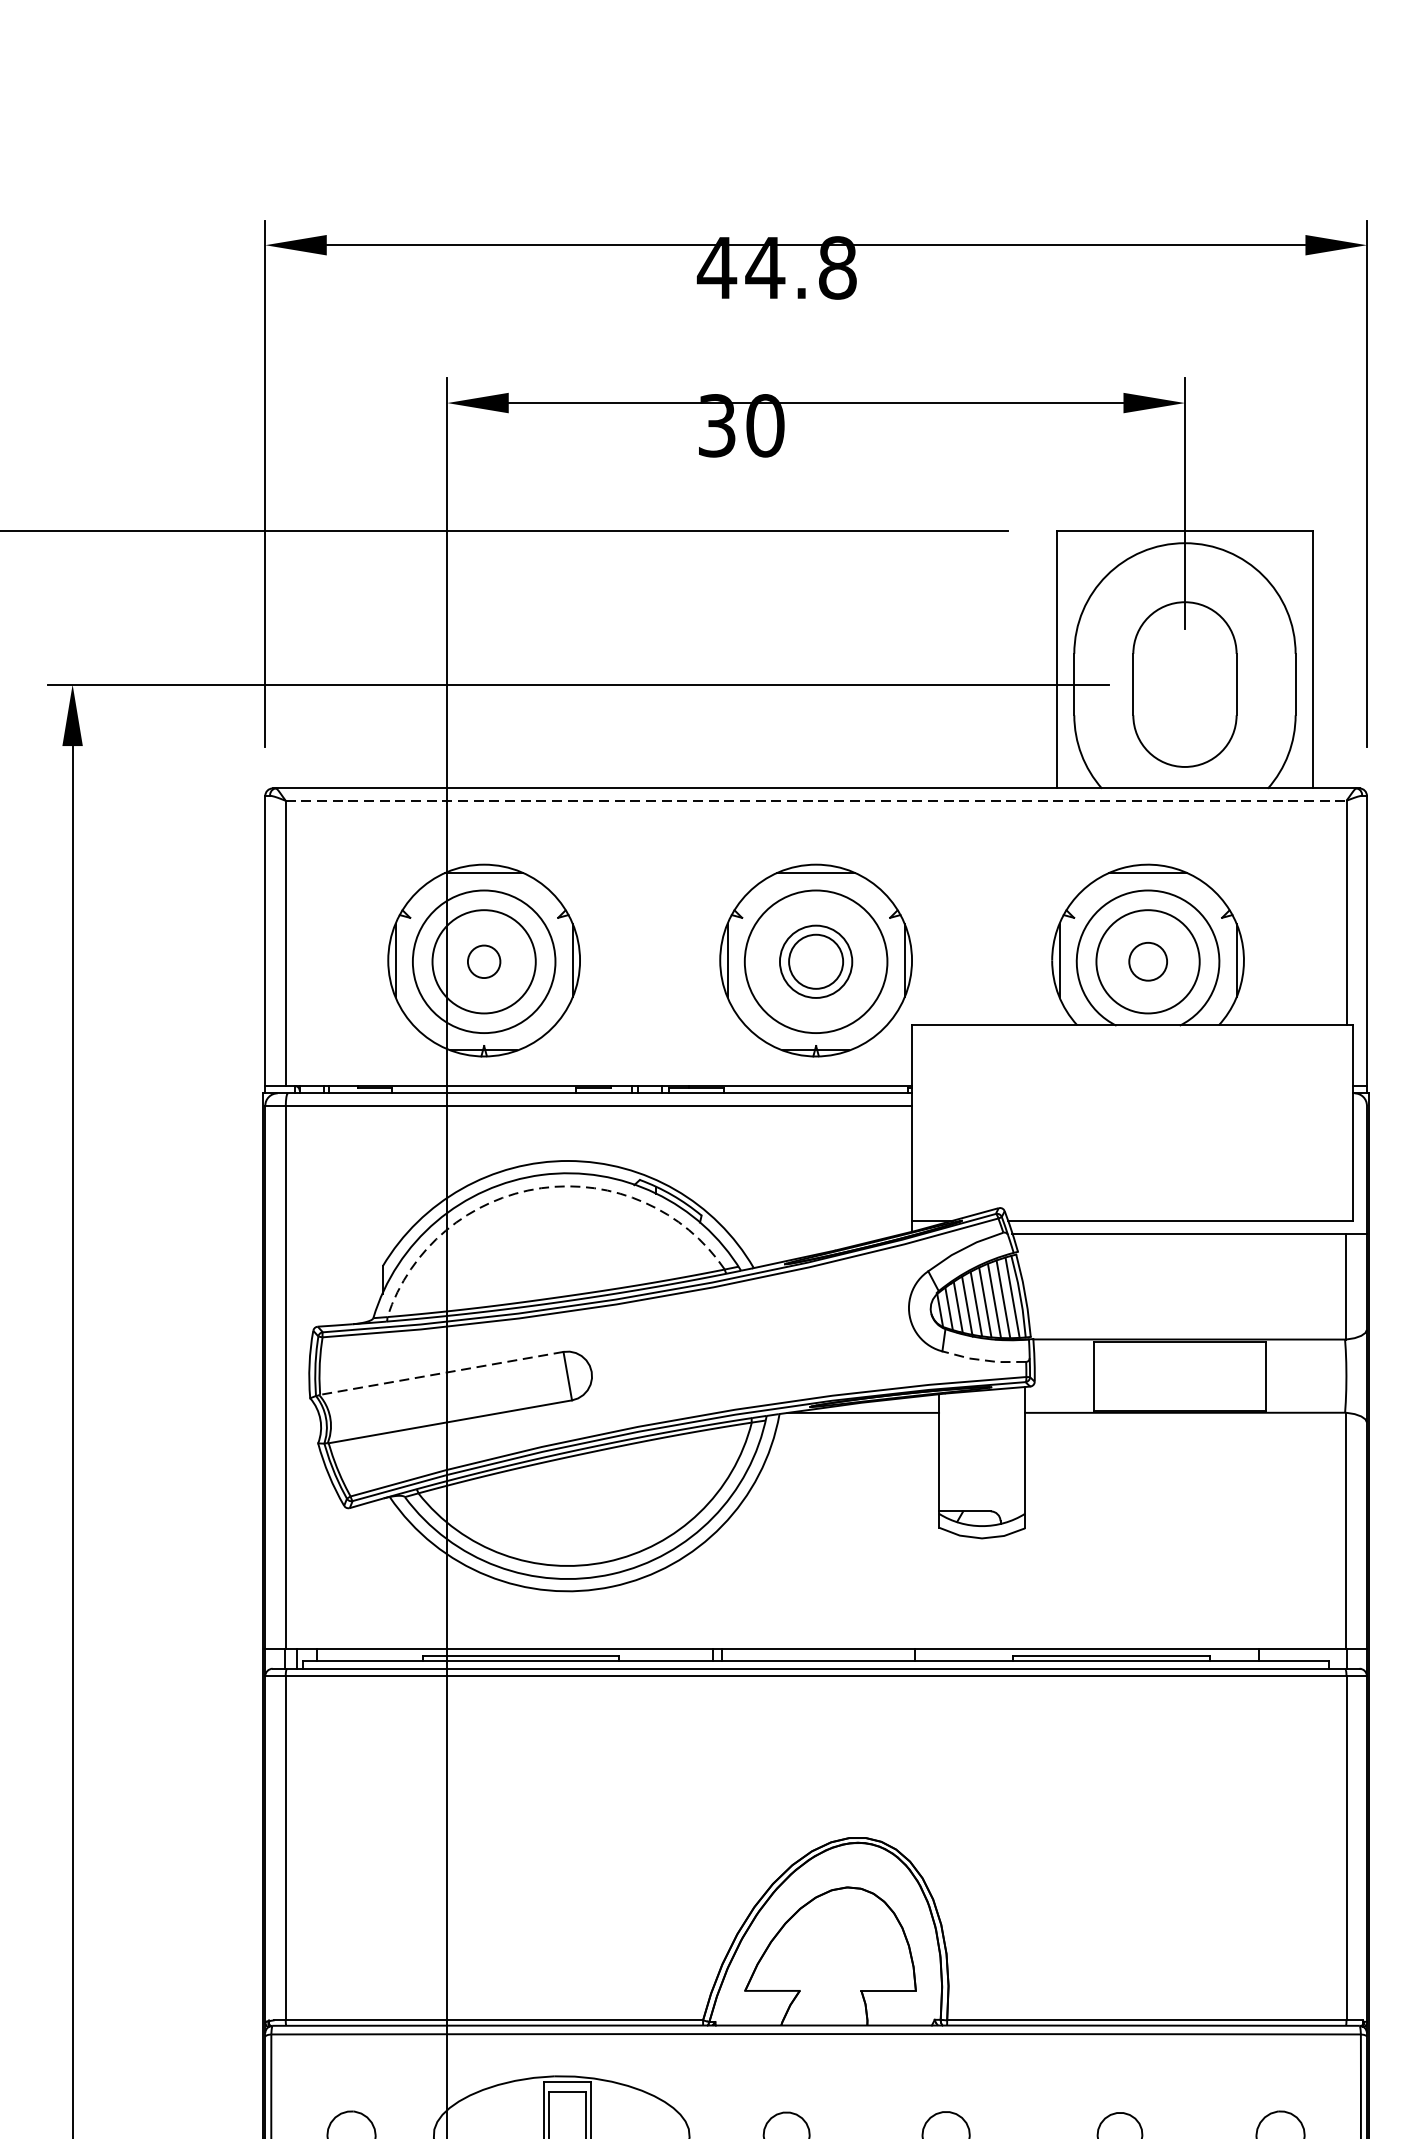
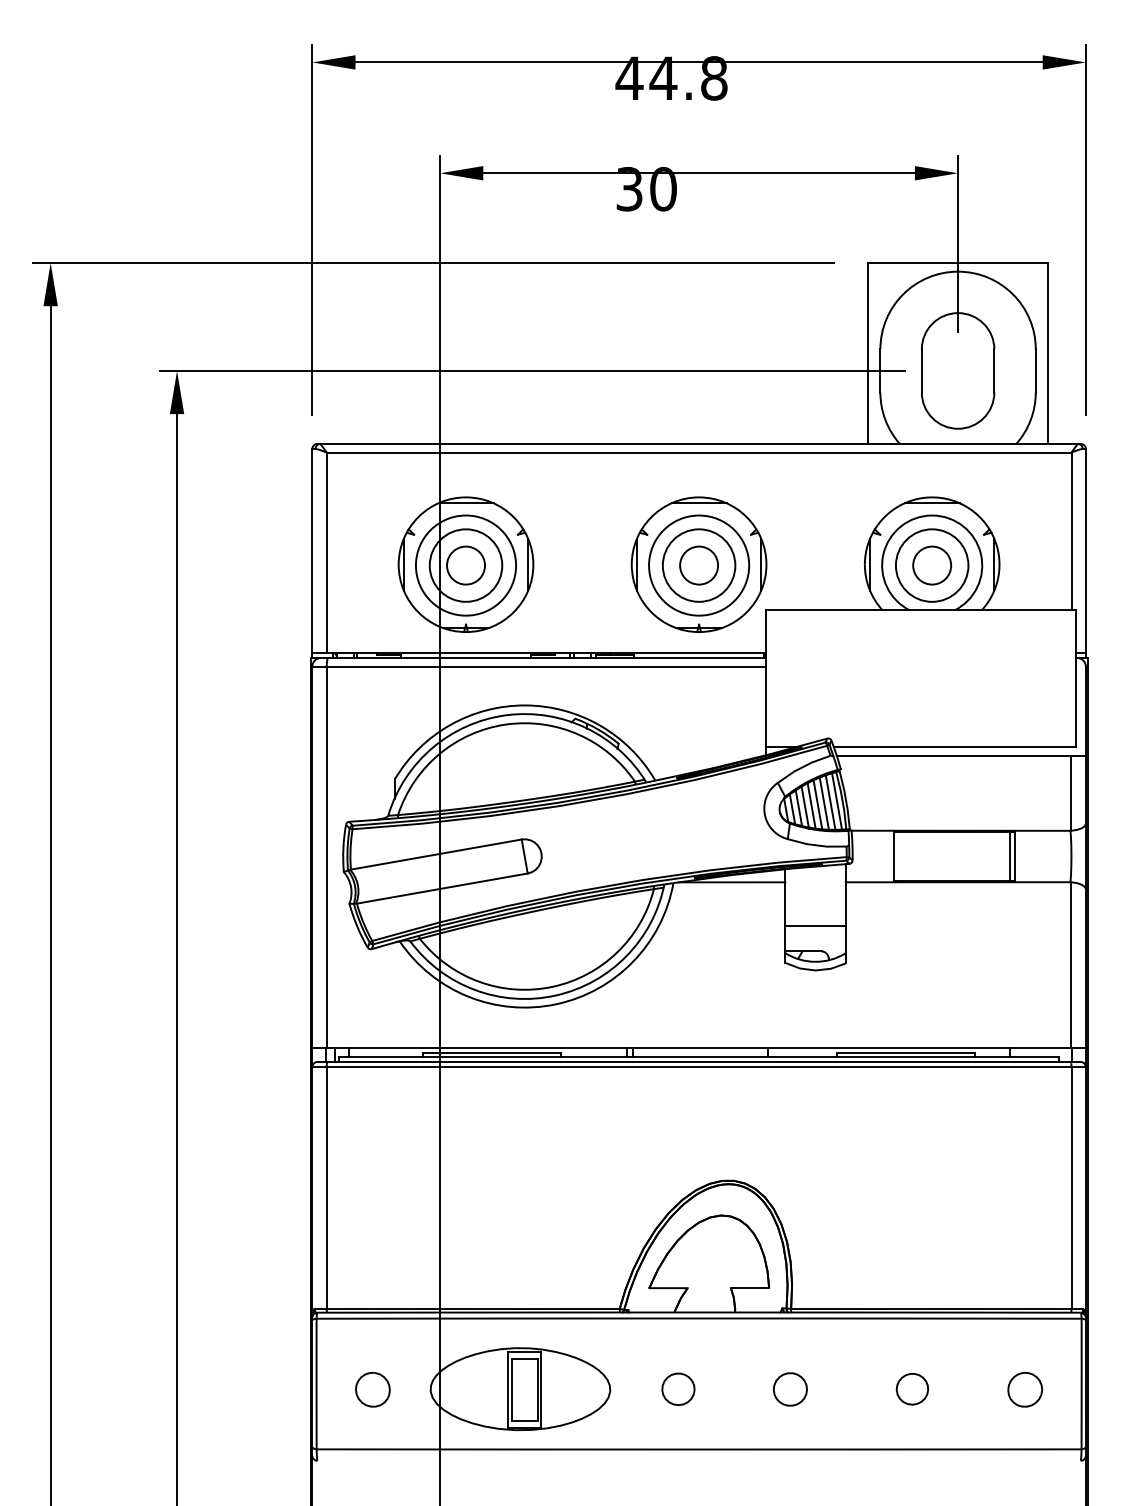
line: (816, 800) -> (699, 452), dashed -> solid
circle: (484, 961) -> (466, 565), size x1.67
circle: (815, 961) -> (698, 565), size x1.43
circle: (1148, 961) -> (932, 565), size x1.43
arc: (541, 1188) -> (506, 724), dashed -> solid
line: (983, 1360) -> (816, 845), dashed -> solid
line: (442, 1373) -> (436, 854), dashed -> solid
line: (1258, 1376) -> (1009, 856), added
line: (981, 1474) -> (815, 925), added

